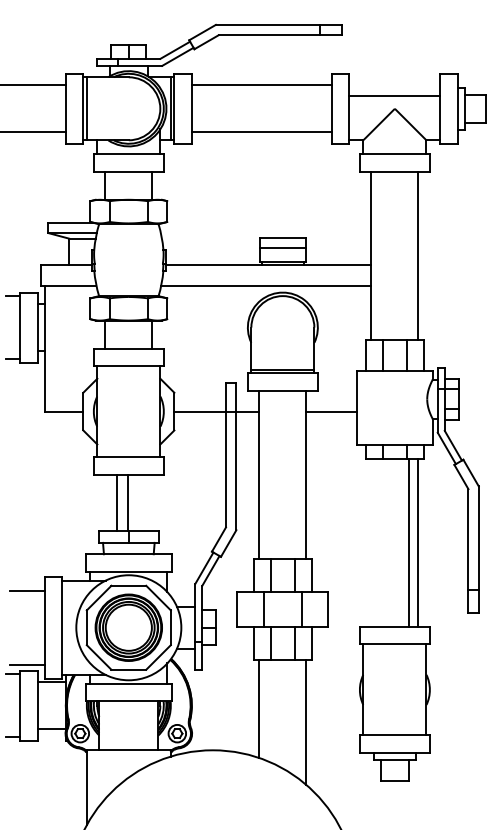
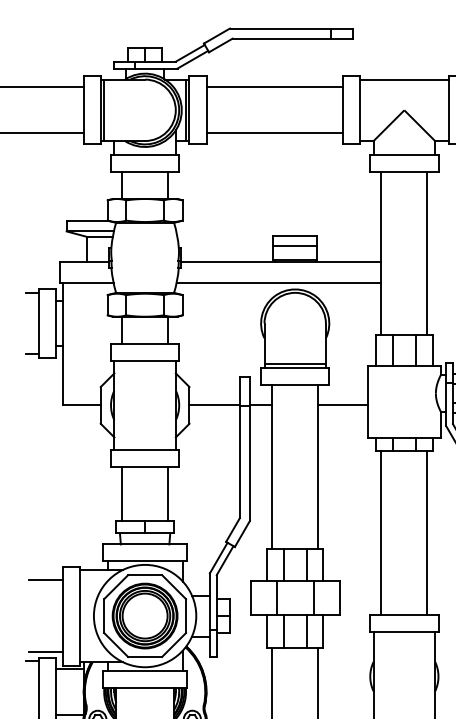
line: (394, 96) -> (403, 79), moved
line: (117, 502) -> (168, 493), moved
line: (128, 502) -> (122, 493), moved
line: (409, 542) -> (381, 532), moved

